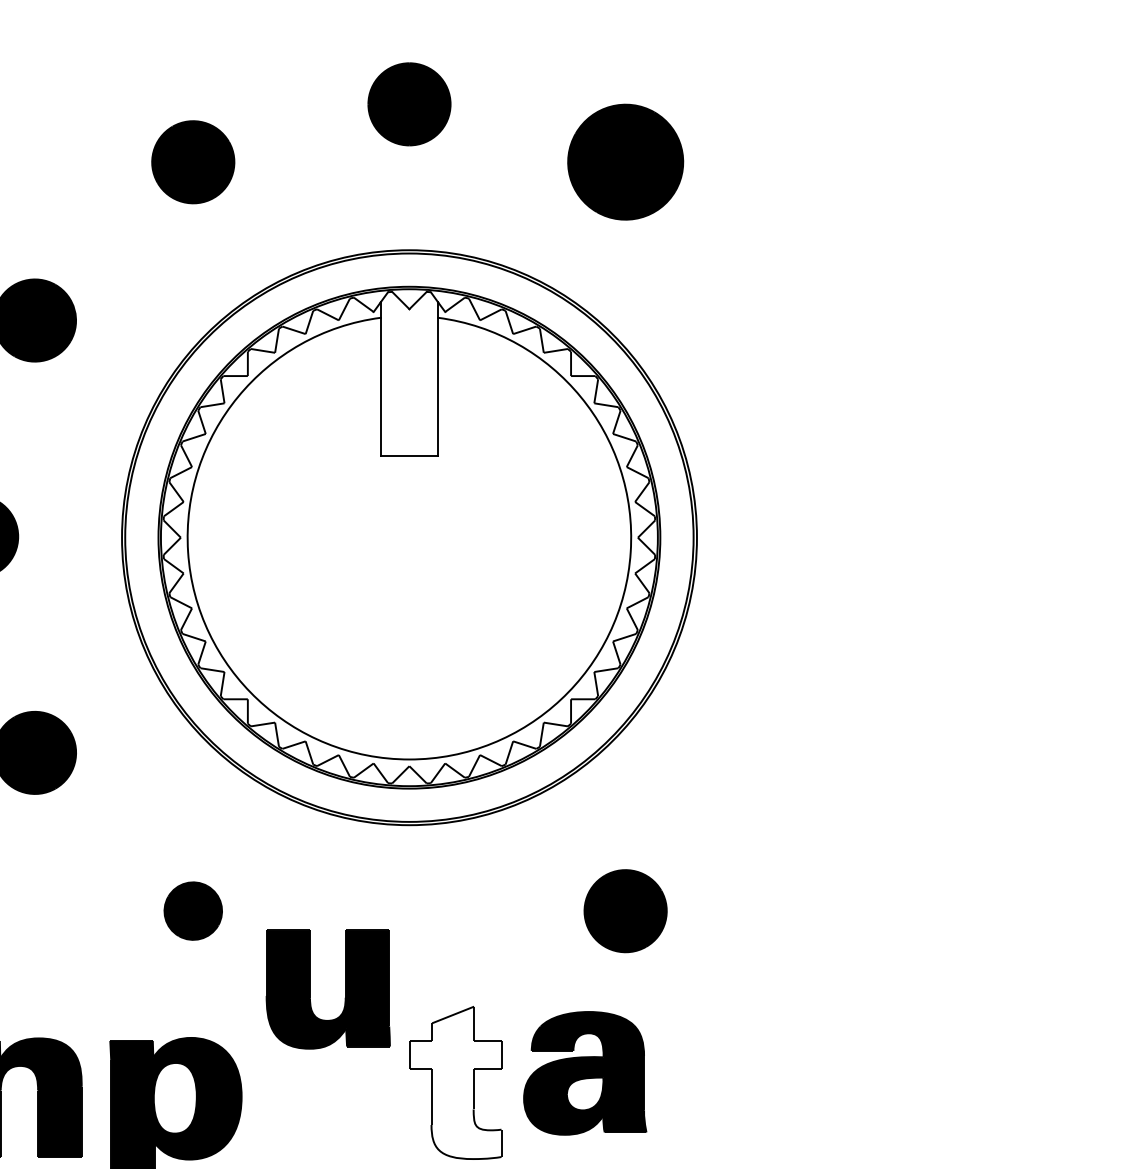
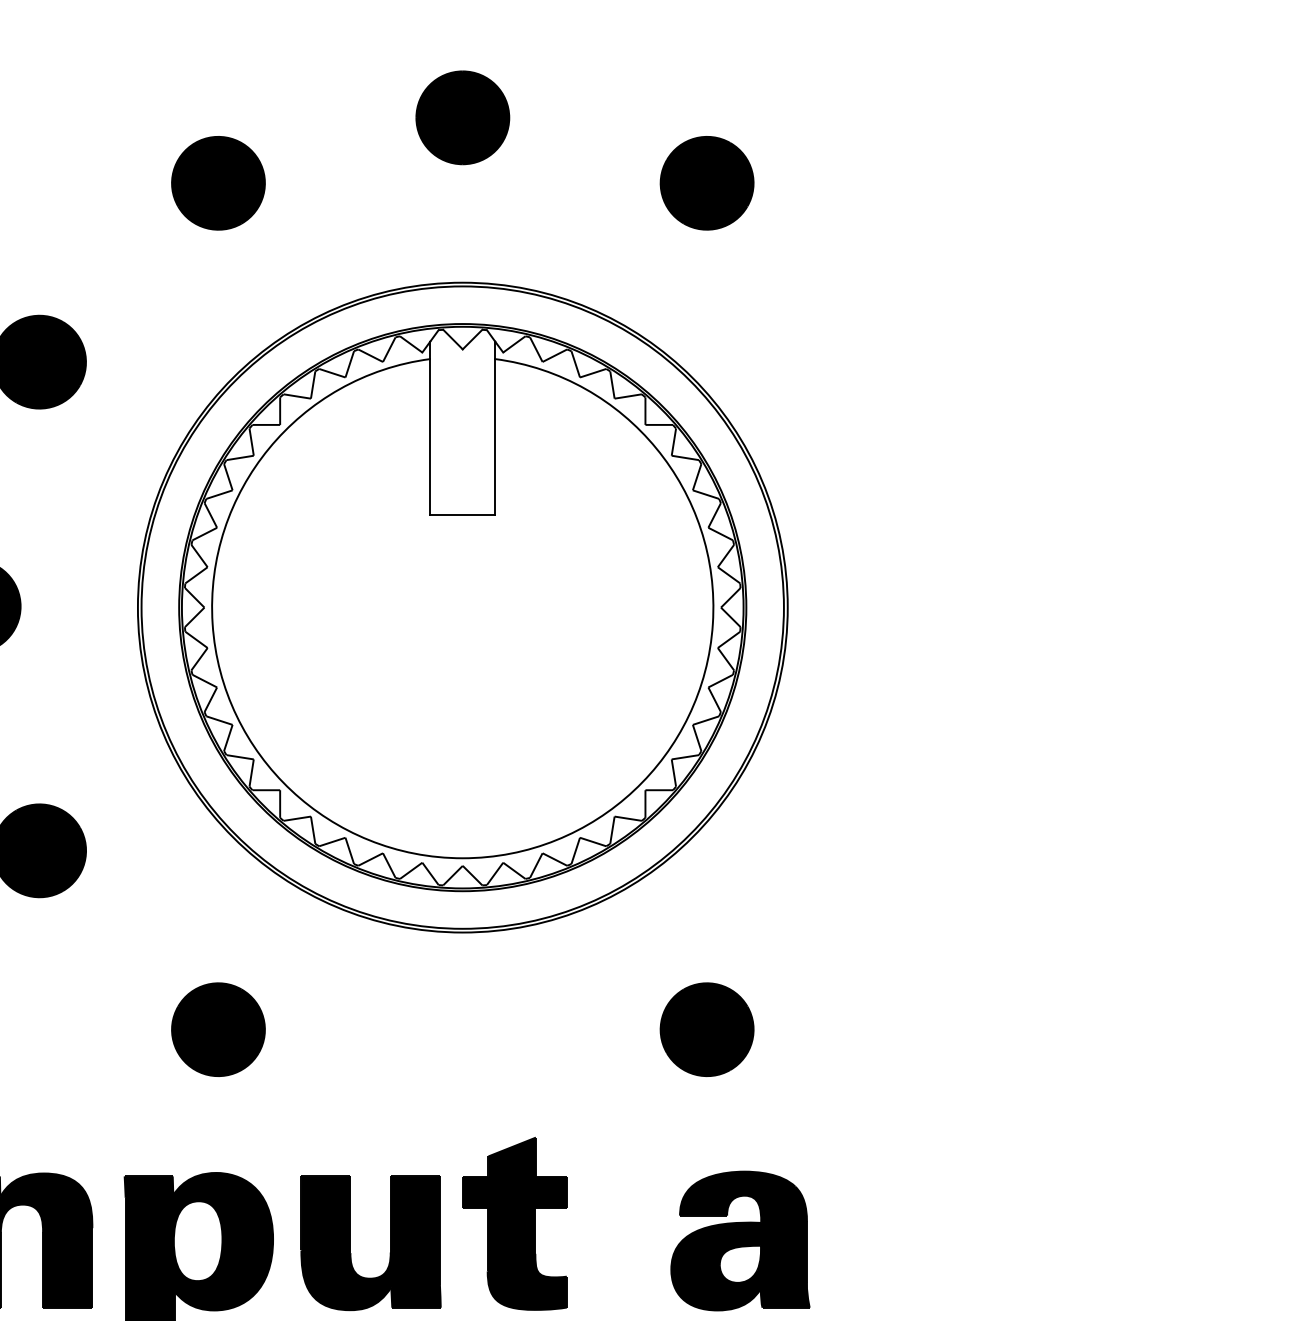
part: (625, 162) -> (706, 183), size x0.71
part: (193, 910) -> (218, 1029), size x1.43
part: (310, 989) -> (350, 1243), moved
part: (585, 1072) -> (740, 1240), moved
fill: (455, 1082) -> (514, 1223), added

